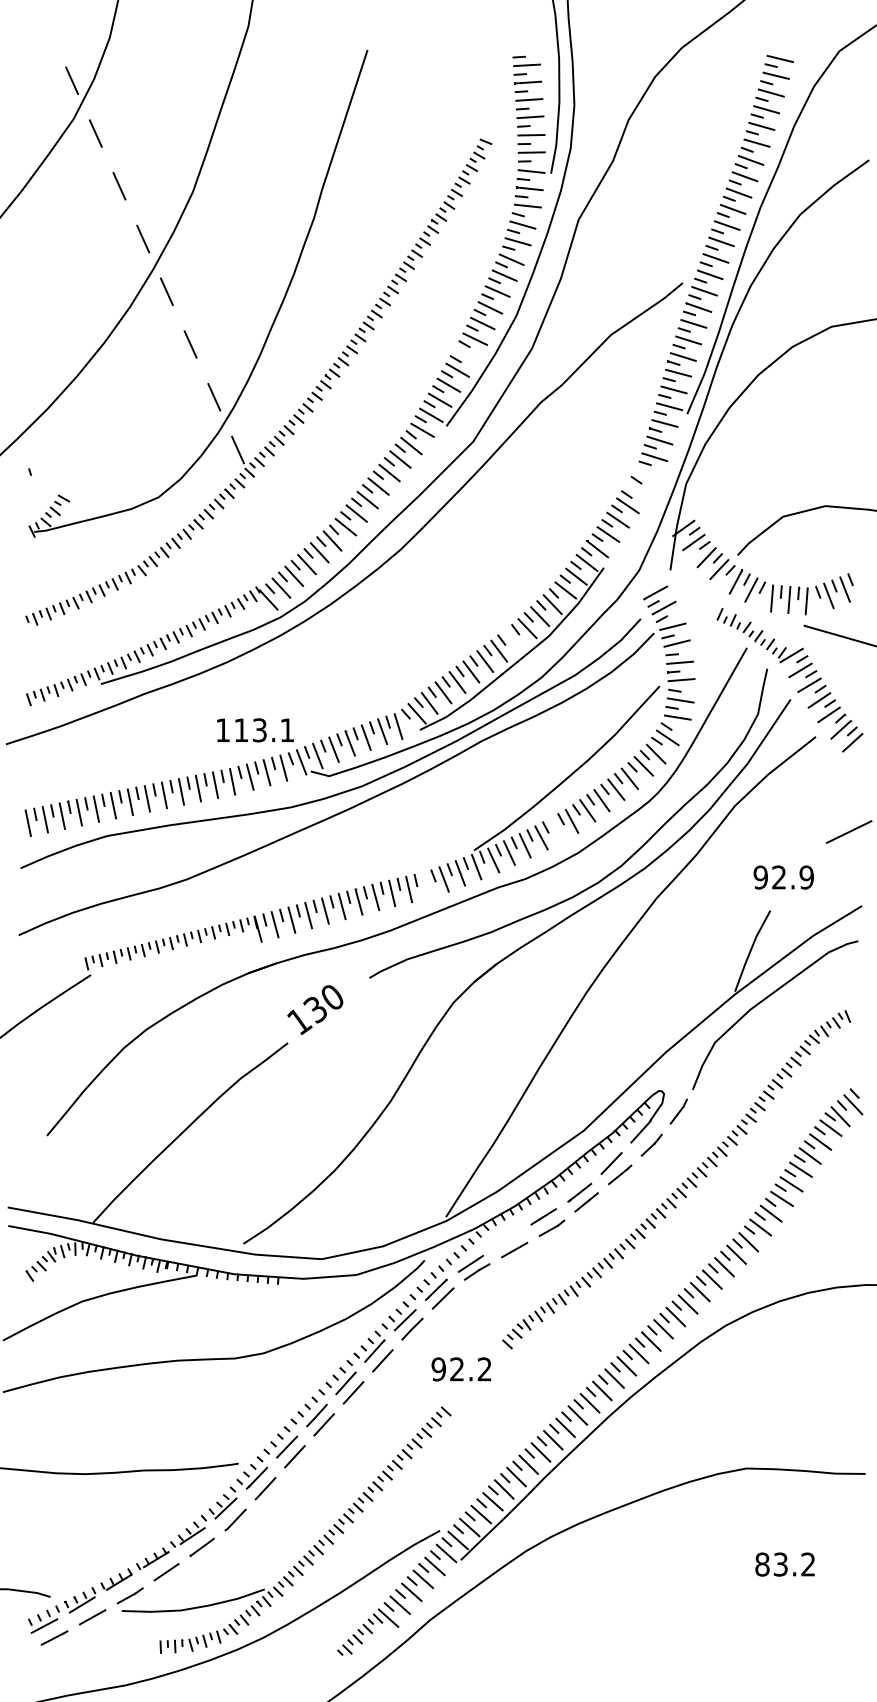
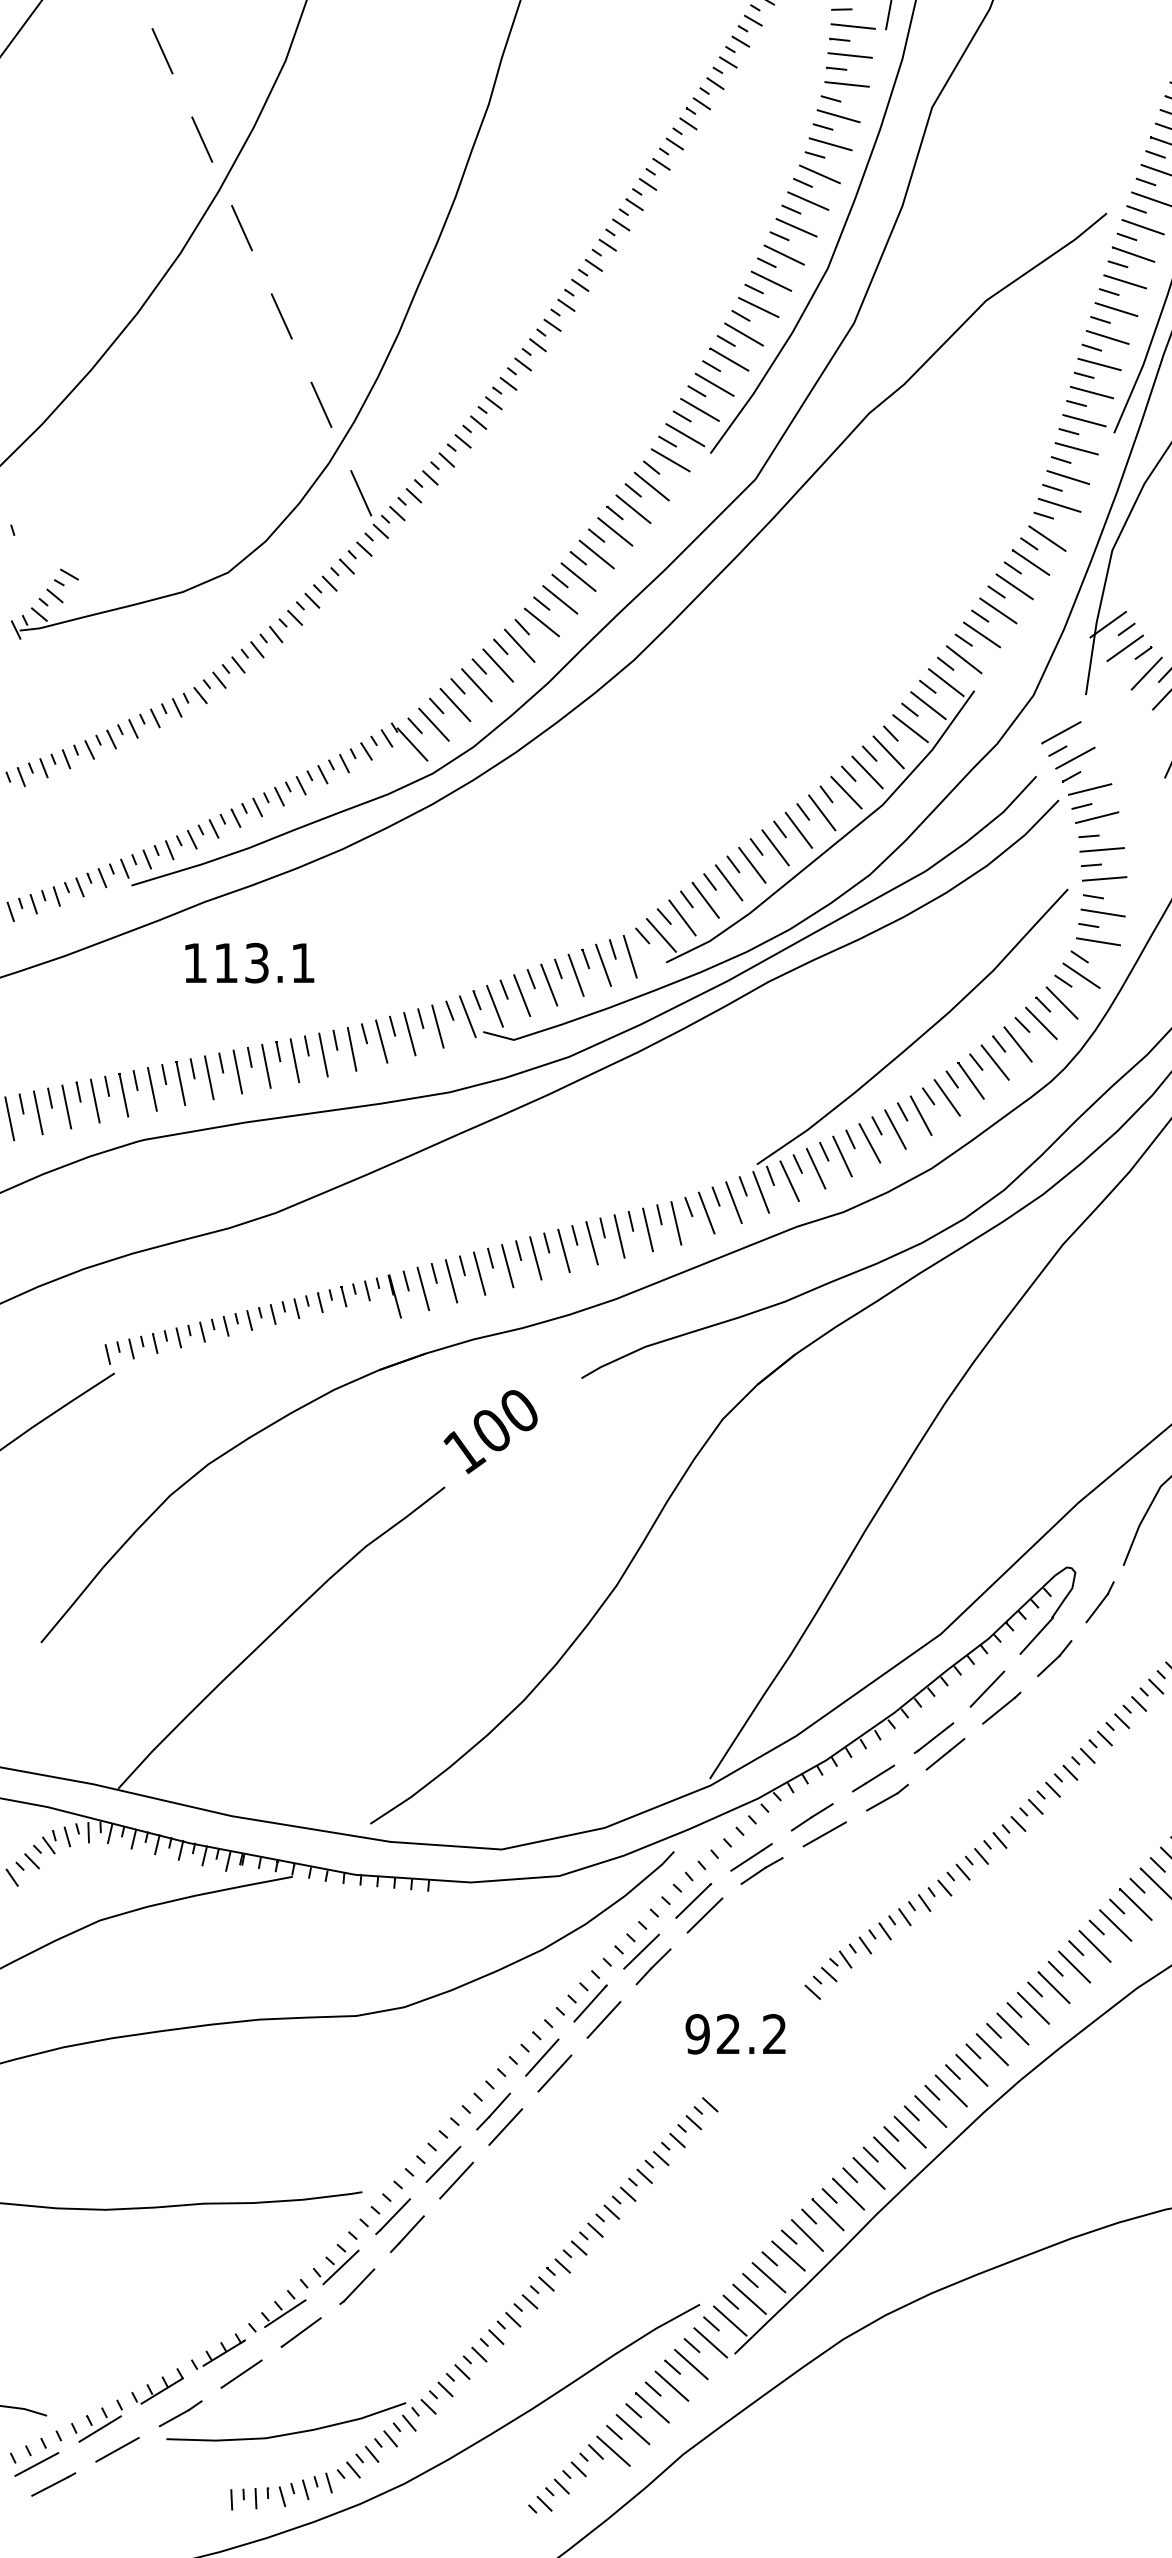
line: (466, 354) -> (744, 333), added
line: (647, 476) -> (1047, 537), added
line: (637, 491) -> (1030, 562), added
line: (512, 640) -> (821, 812), added
text: (255, 730) -> (249, 963), moved
line: (556, 829) -> (895, 1129), added
line: (425, 885) -> (675, 1223), added
text: (314, 1009) -> (489, 1431), 130 -> 100
line: (506, 1239) -> (811, 1816), added

